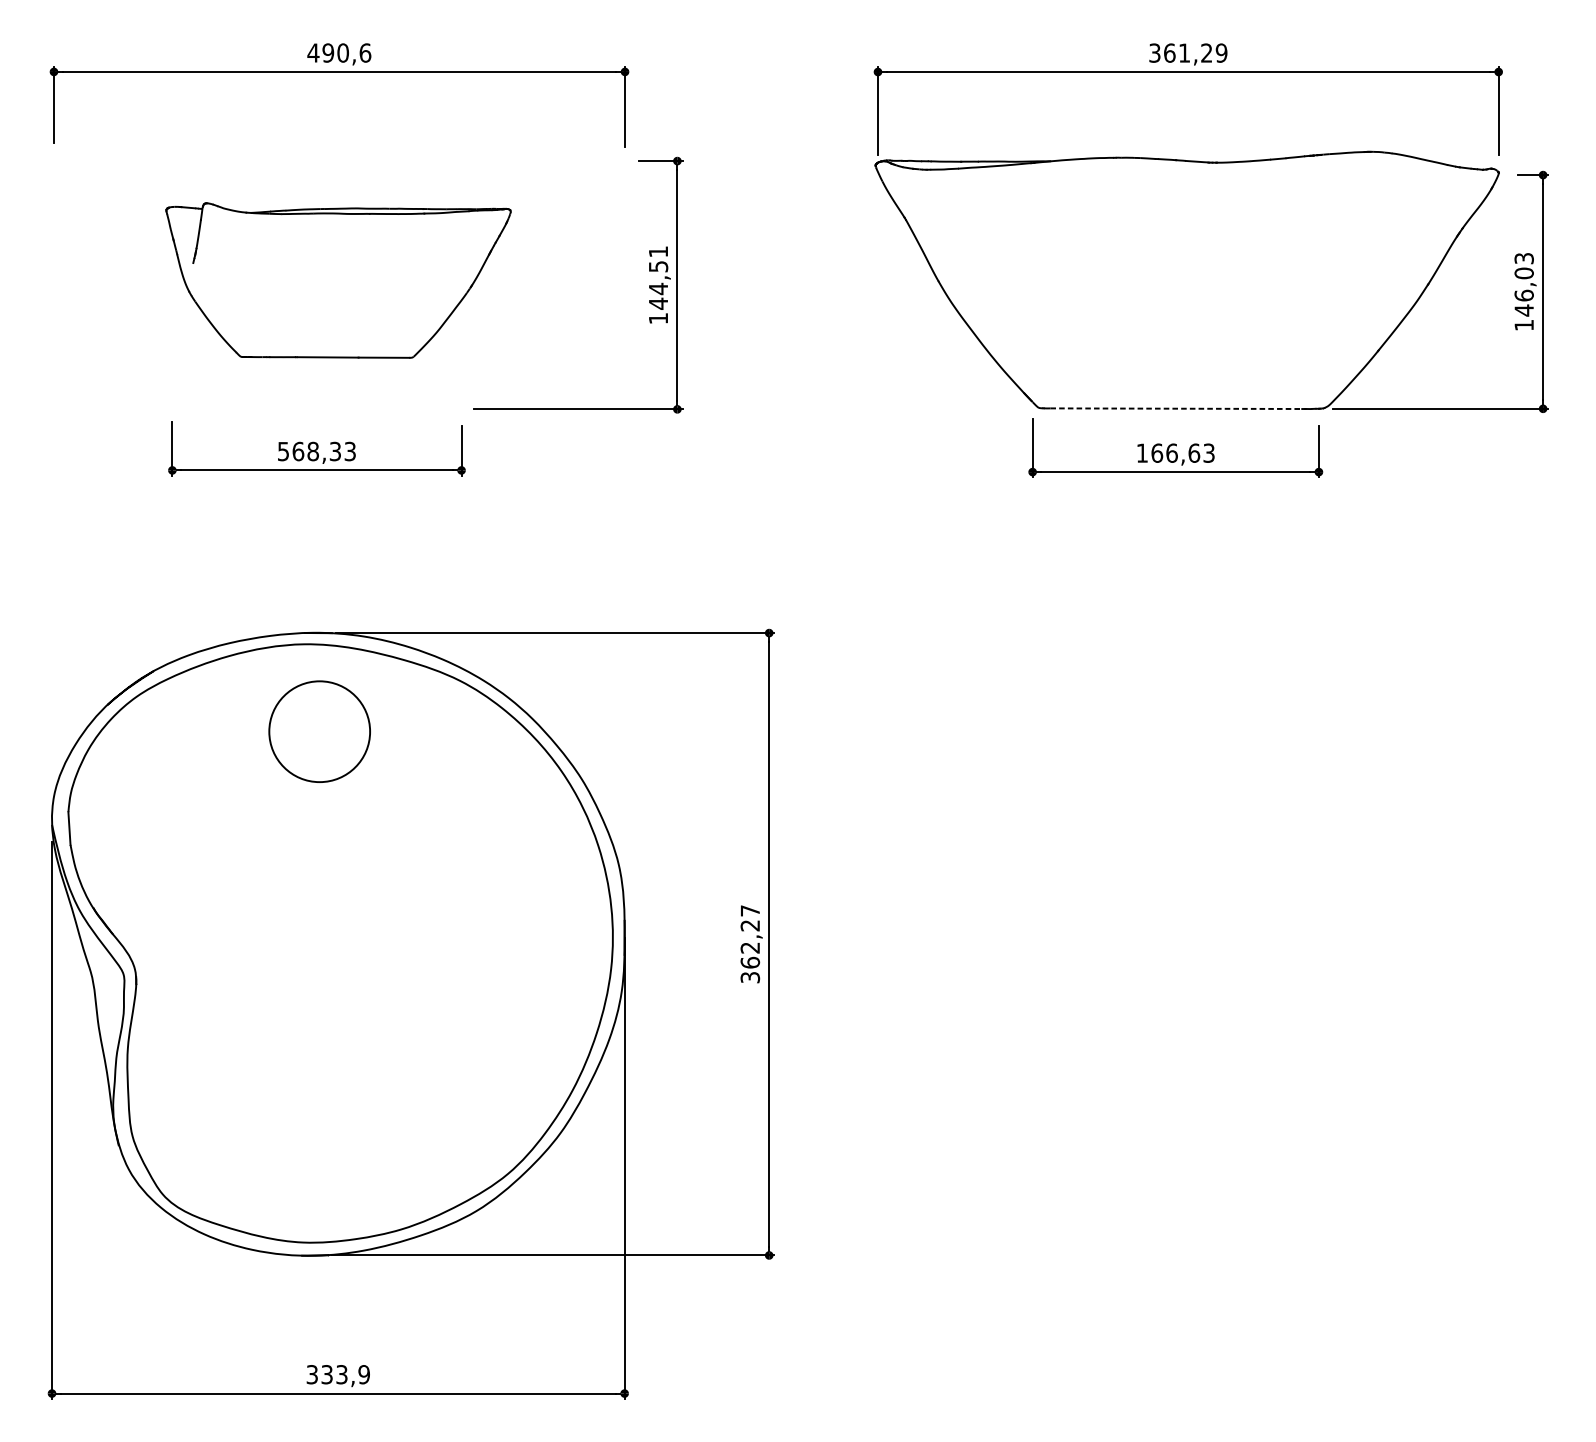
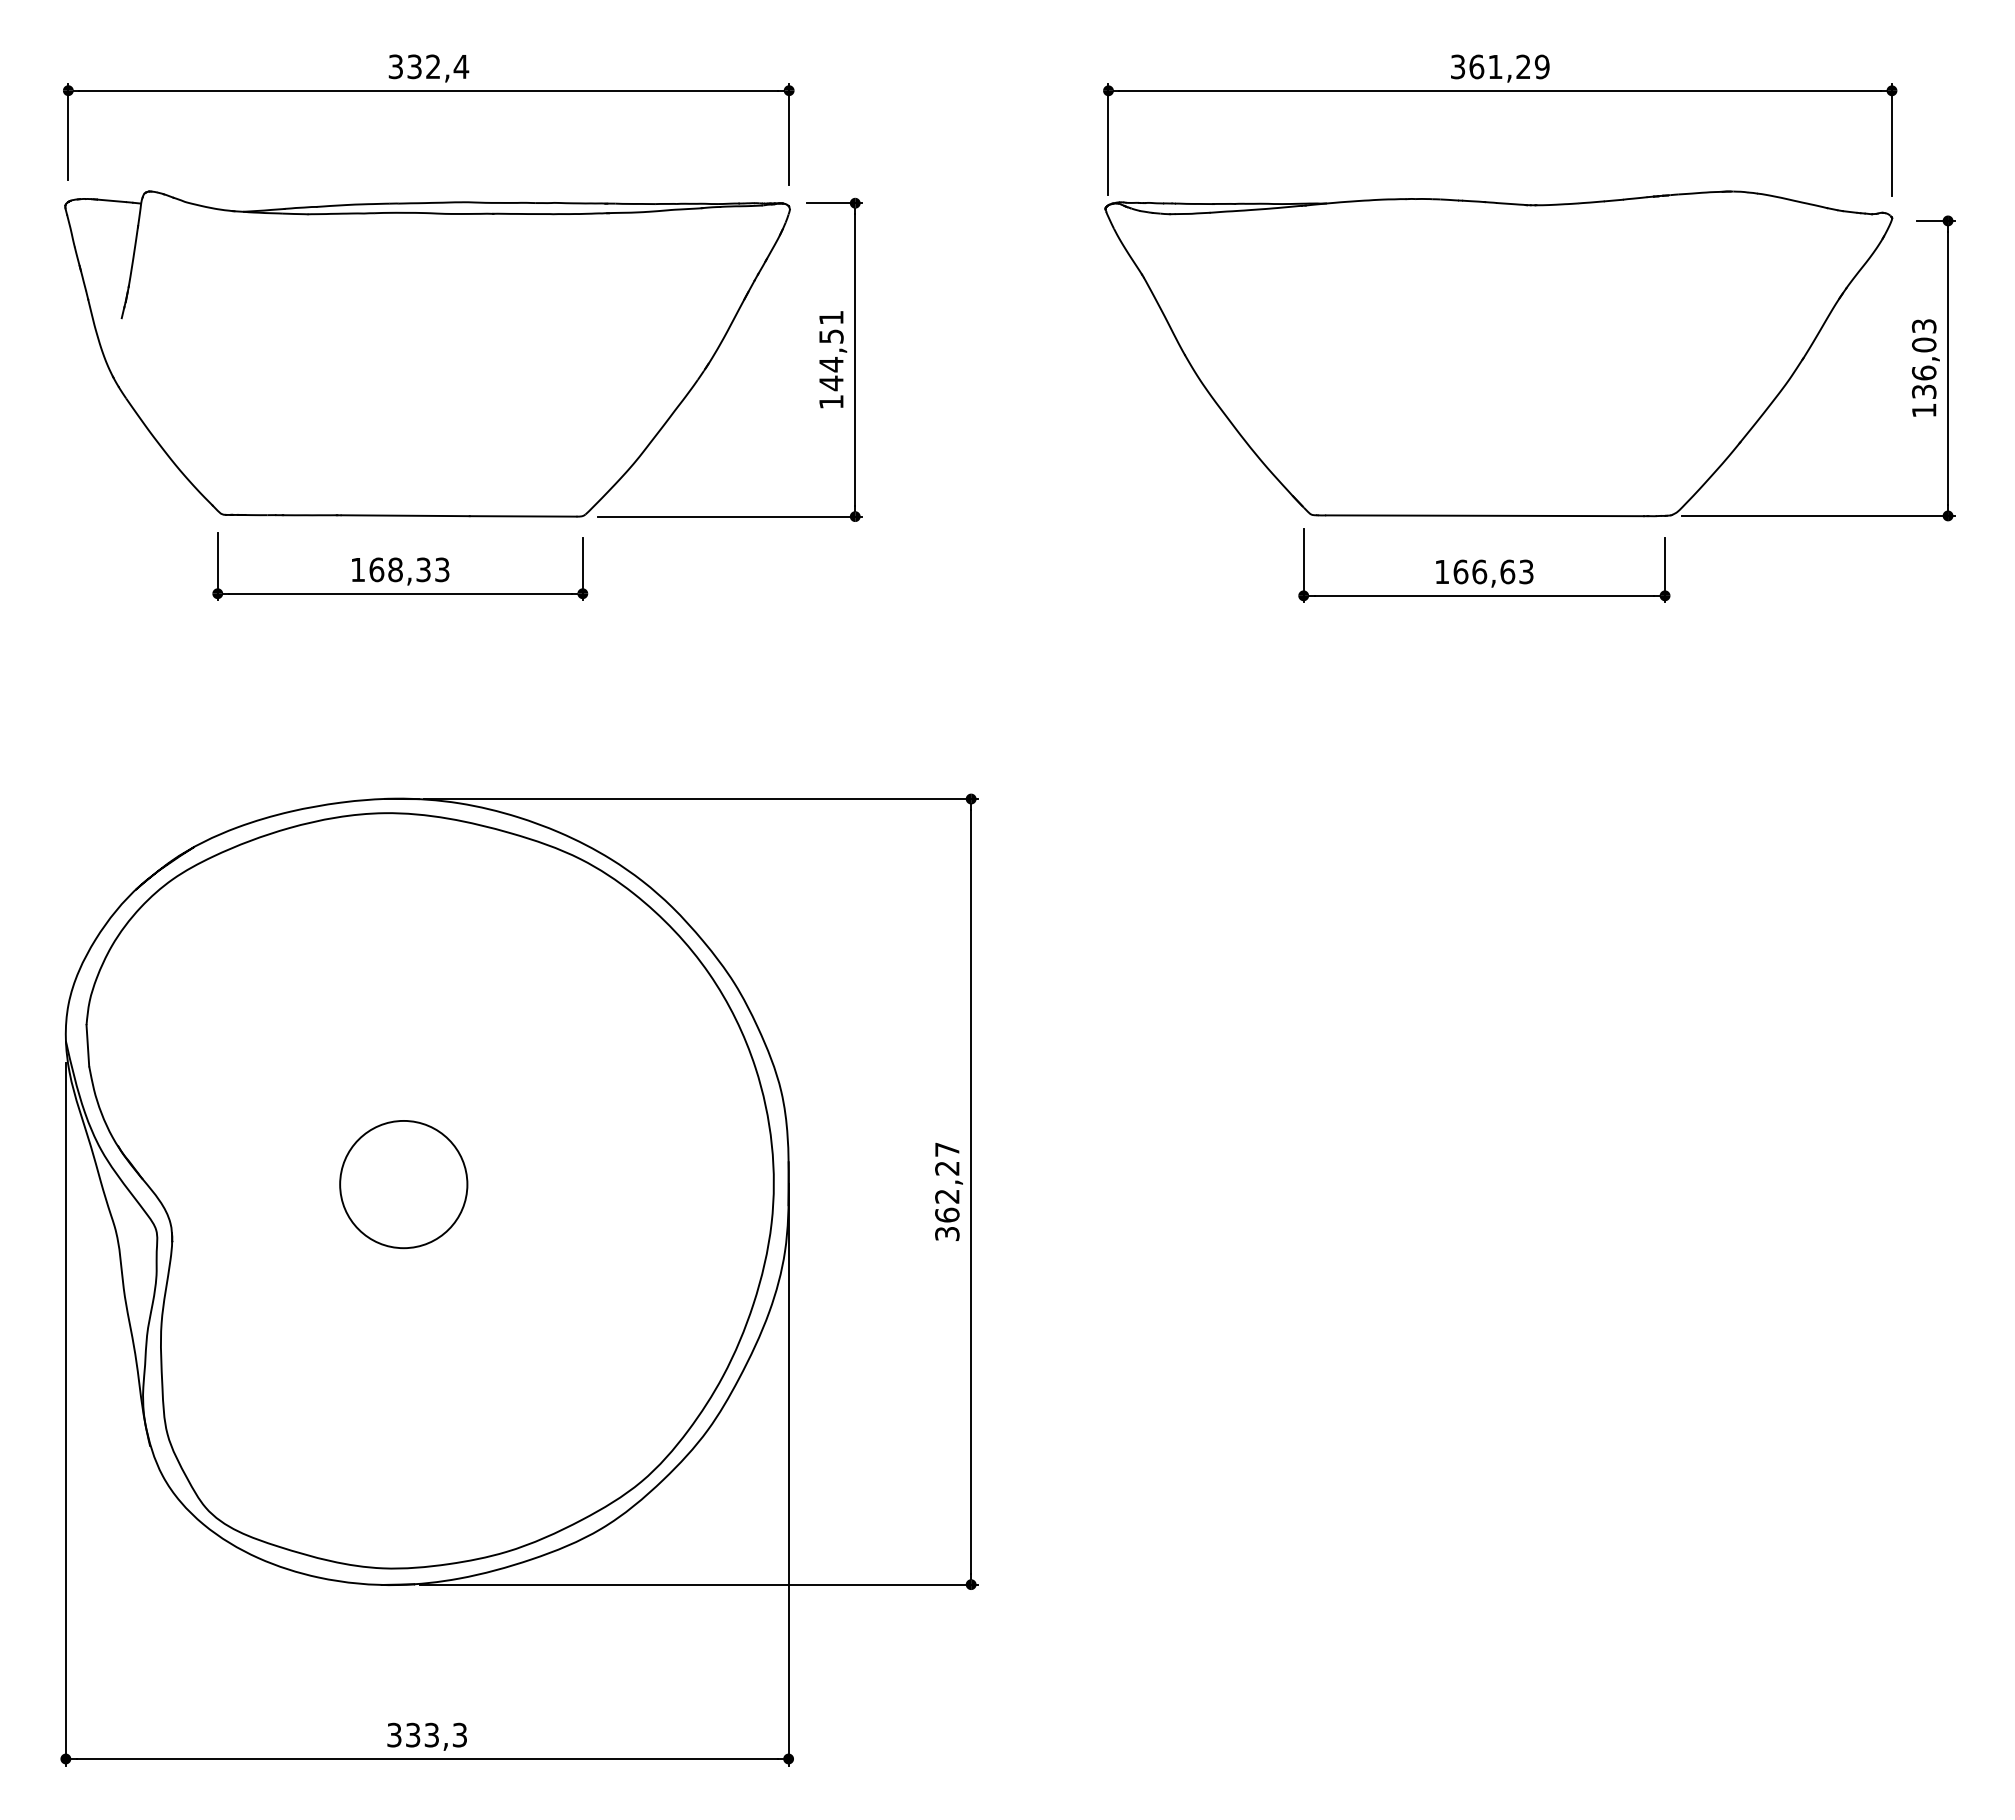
text: (339, 52) -> (428, 66), 490,6 -> 332,4
part: (338, 280) -> (427, 353), size x1.67
text: (1523, 310) -> (1923, 391), 146,03 -> 136,03
line: (1176, 408) -> (1485, 515), dashed -> solid
text: (283, 452) -> (357, 570), 568,33 -> 168,33
circle: (319, 731) -> (403, 1184), moved
text: (363, 1374) -> (459, 1735), 333,9 -> 333,3

